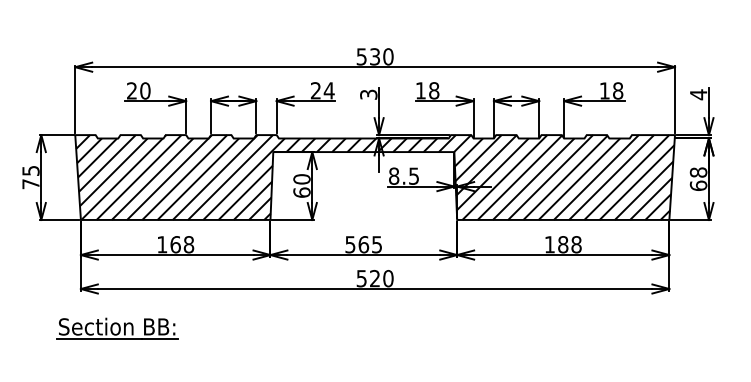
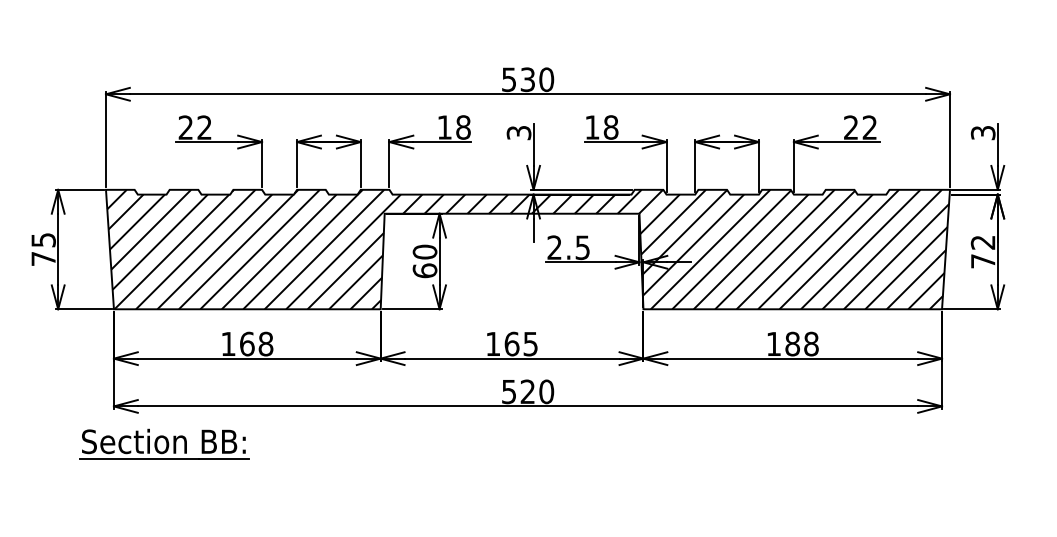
text: (145, 90) -> (204, 127), 20 -> 22
text: (322, 90) -> (454, 127), 24 -> 18
text: (611, 90) -> (860, 127), 18 -> 22
text: (698, 94) -> (982, 132), 4 -> 3
text: (393, 176) -> (554, 247), 8.5 -> 2.5
text: (698, 178) -> (982, 251), 68 -> 72
text: (350, 245) -> (493, 344), 565 -> 165
part: (117, 328) -> (164, 443), moved

